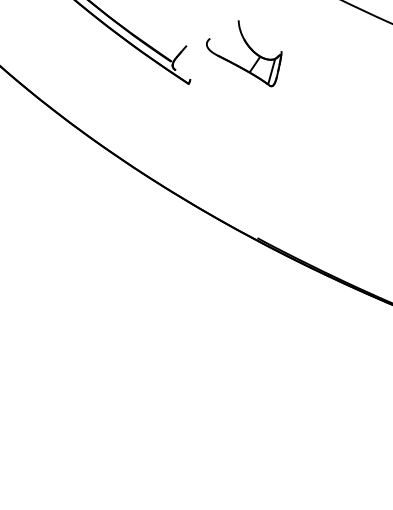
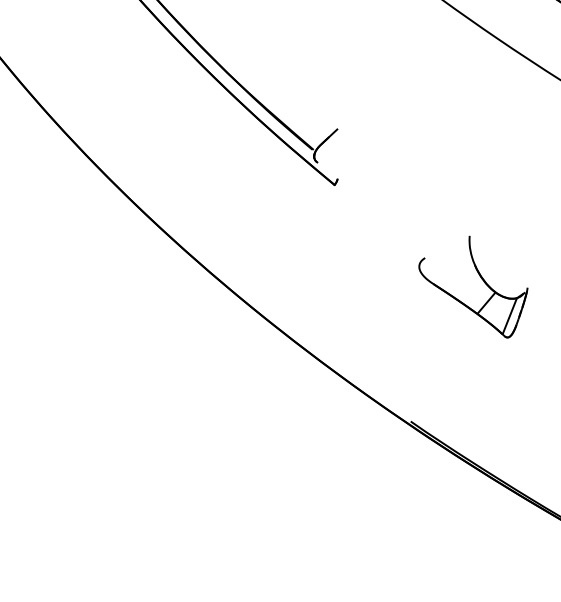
part: (249, 48) -> (481, 278), moved

